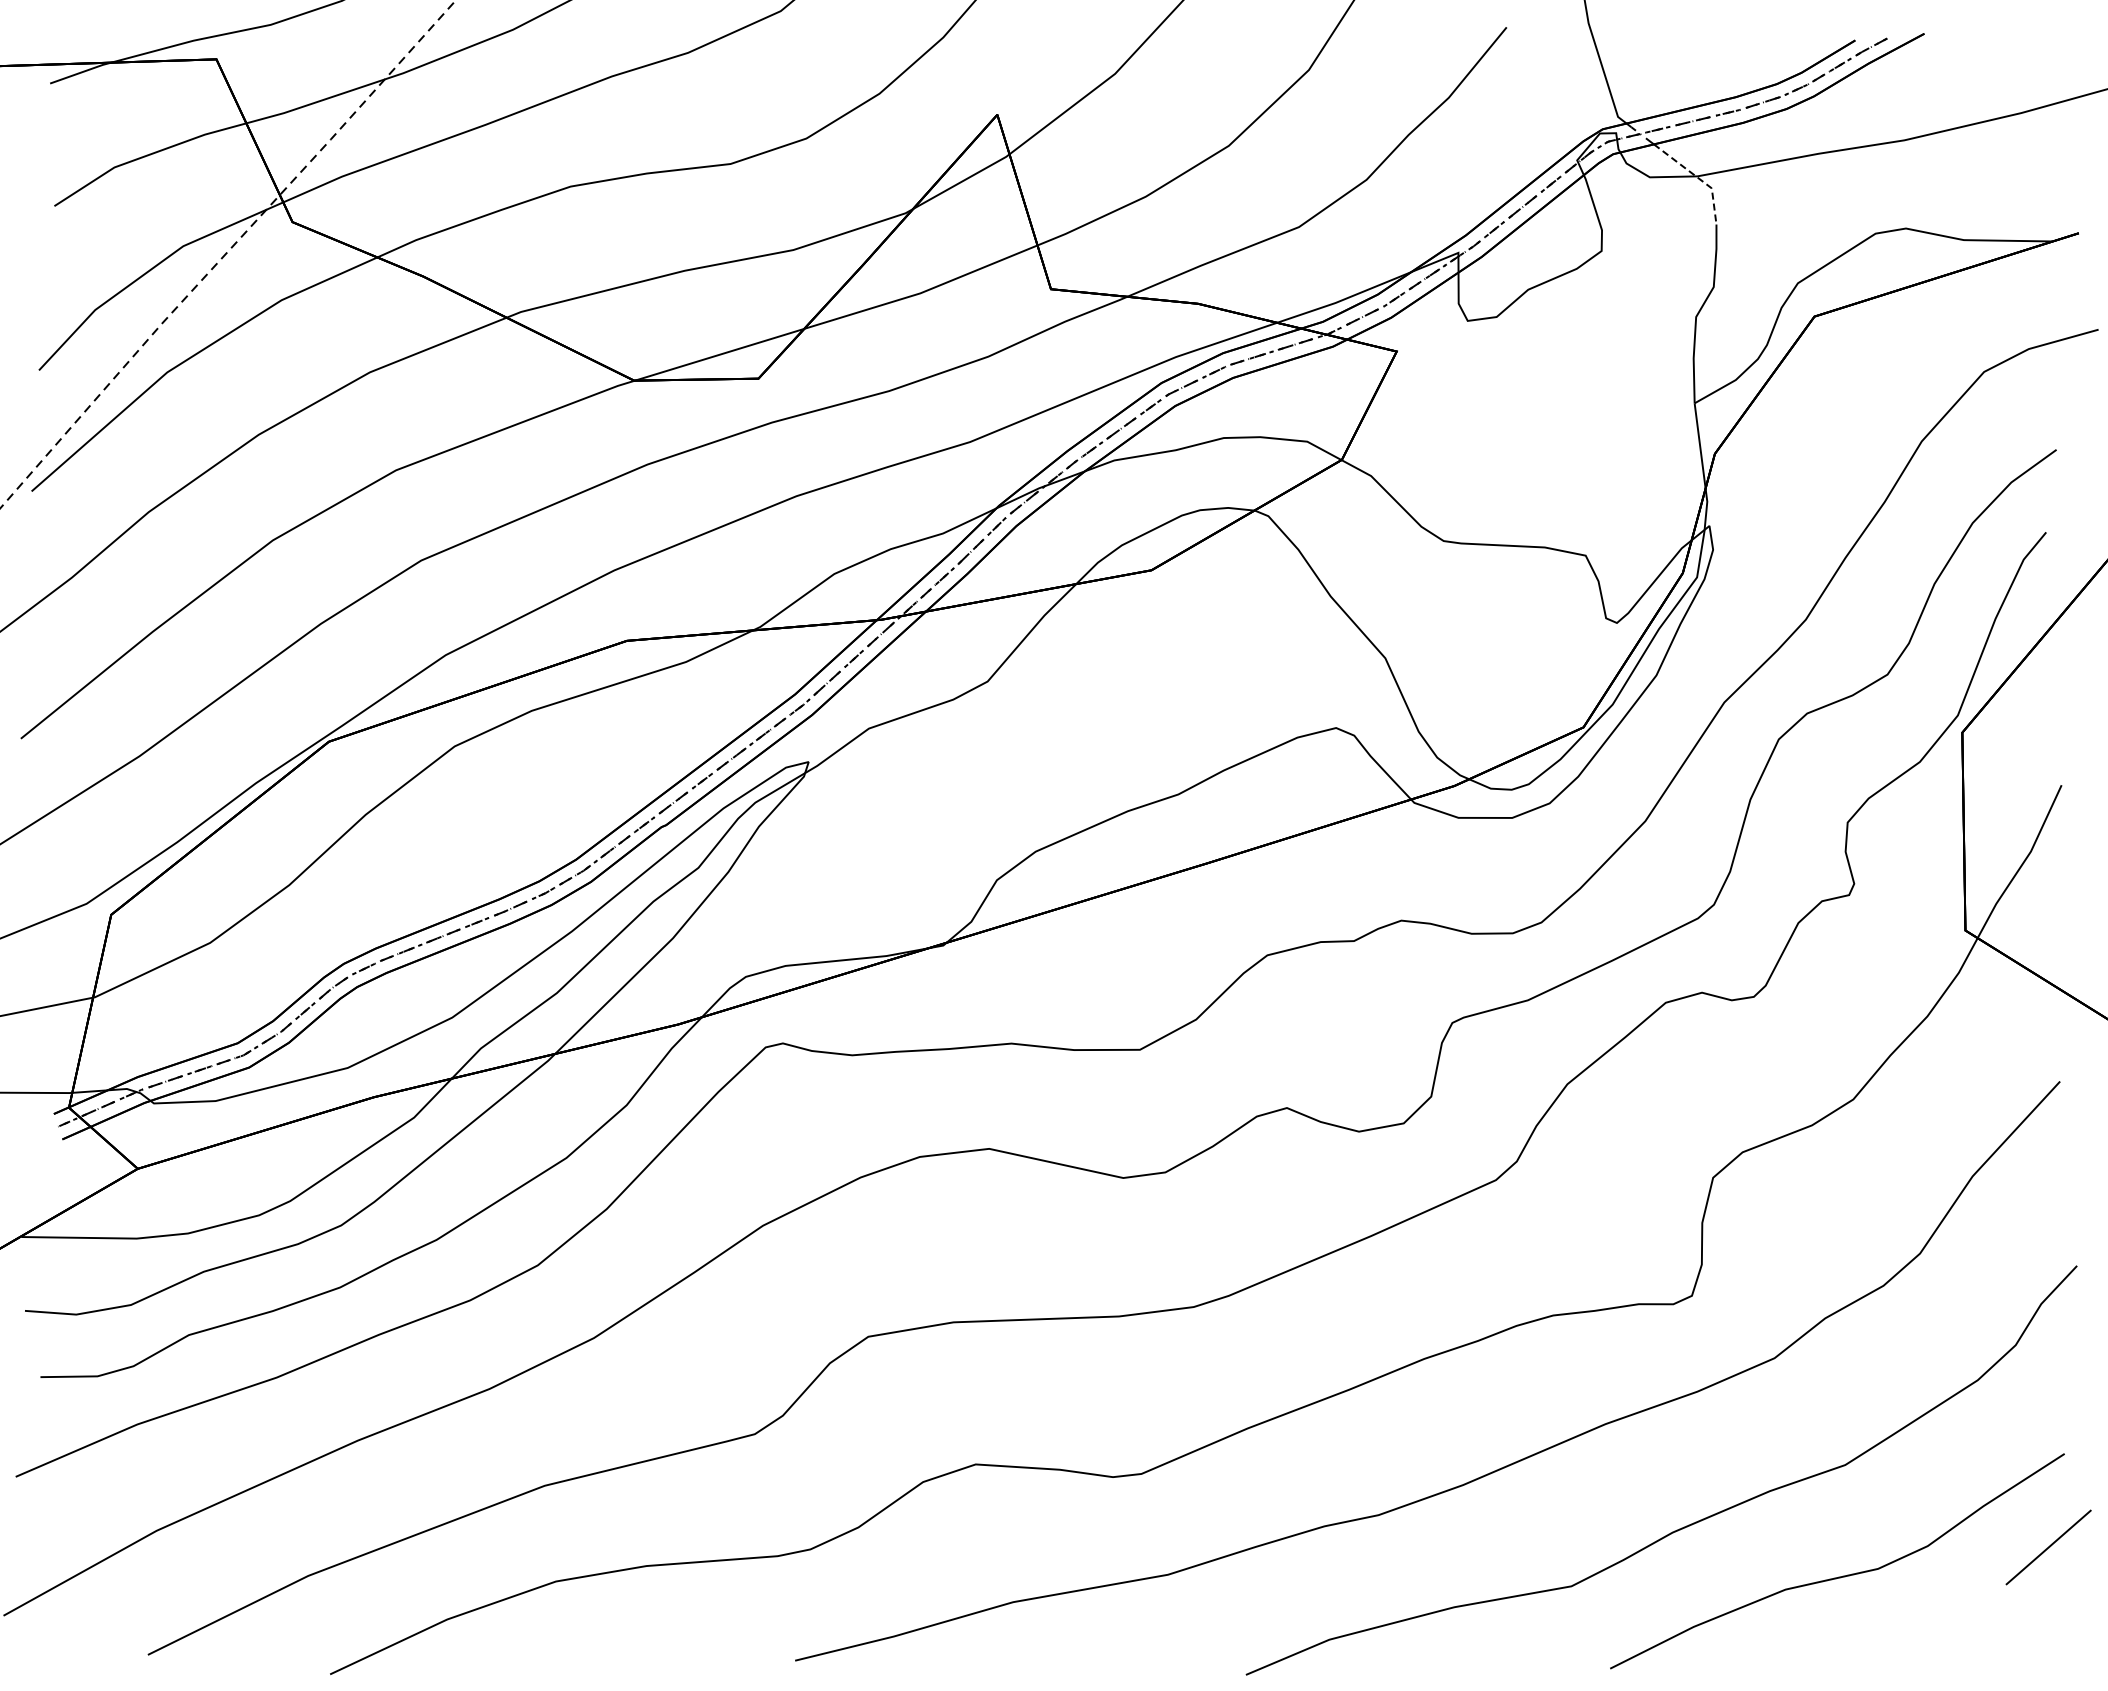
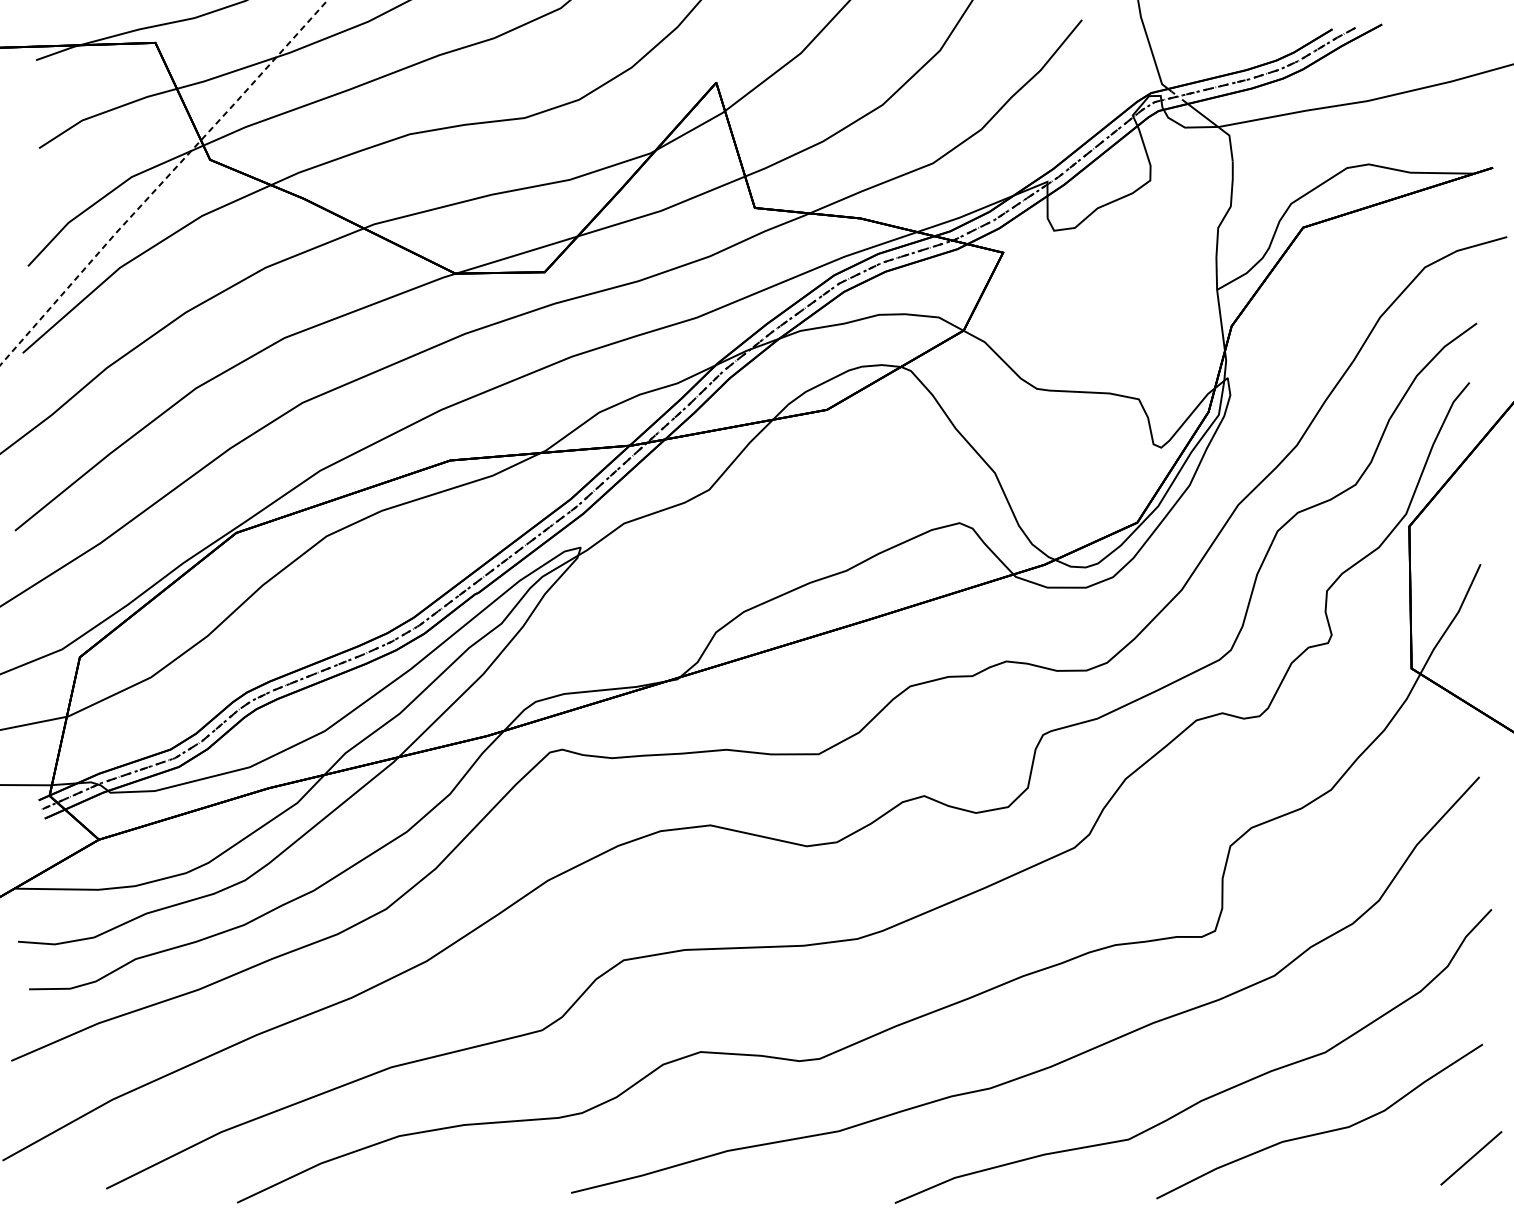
line: (1698, 178) -> (1219, 128), dashed -> solid
line: (2048, 1547) -> (1471, 1158), moved

